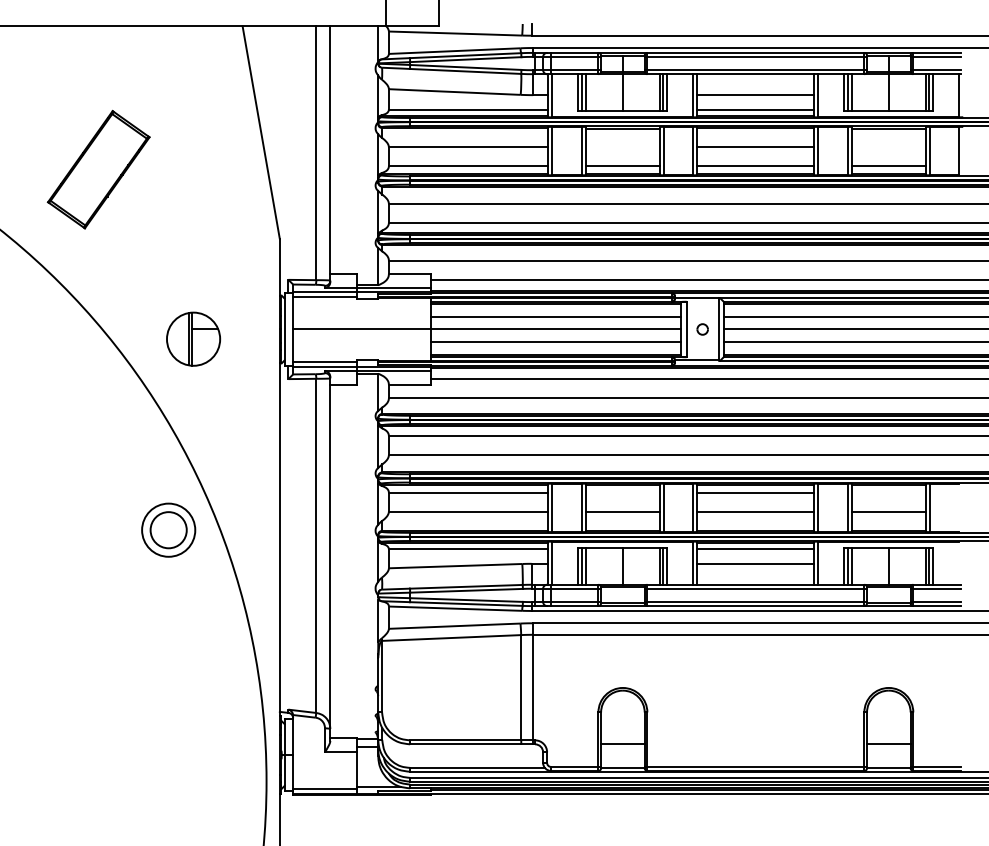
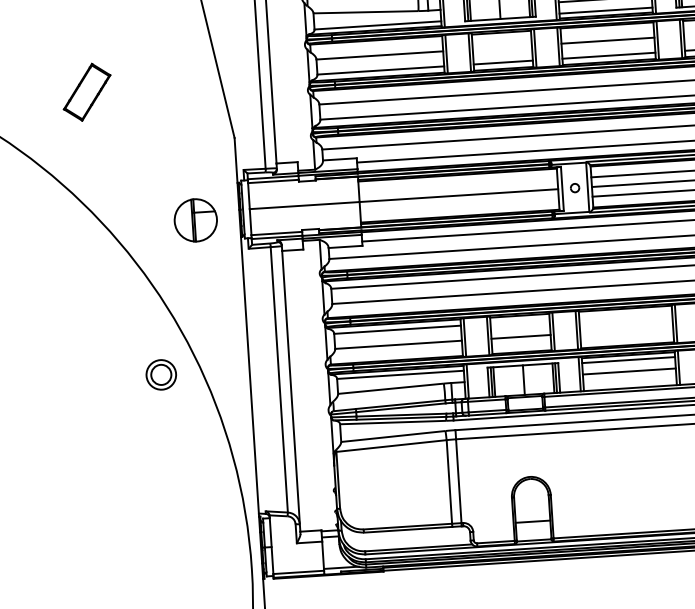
part: (98, 169) -> (86, 92), size x0.6
line: (556, 317) -> (458, 186), removed
part: (193, 338) -> (195, 219), moved
line: (556, 341) -> (459, 205), removed
line: (755, 492) -> (625, 314), removed
line: (755, 511) -> (626, 329), removed
part: (168, 529) -> (161, 374), size x0.7

